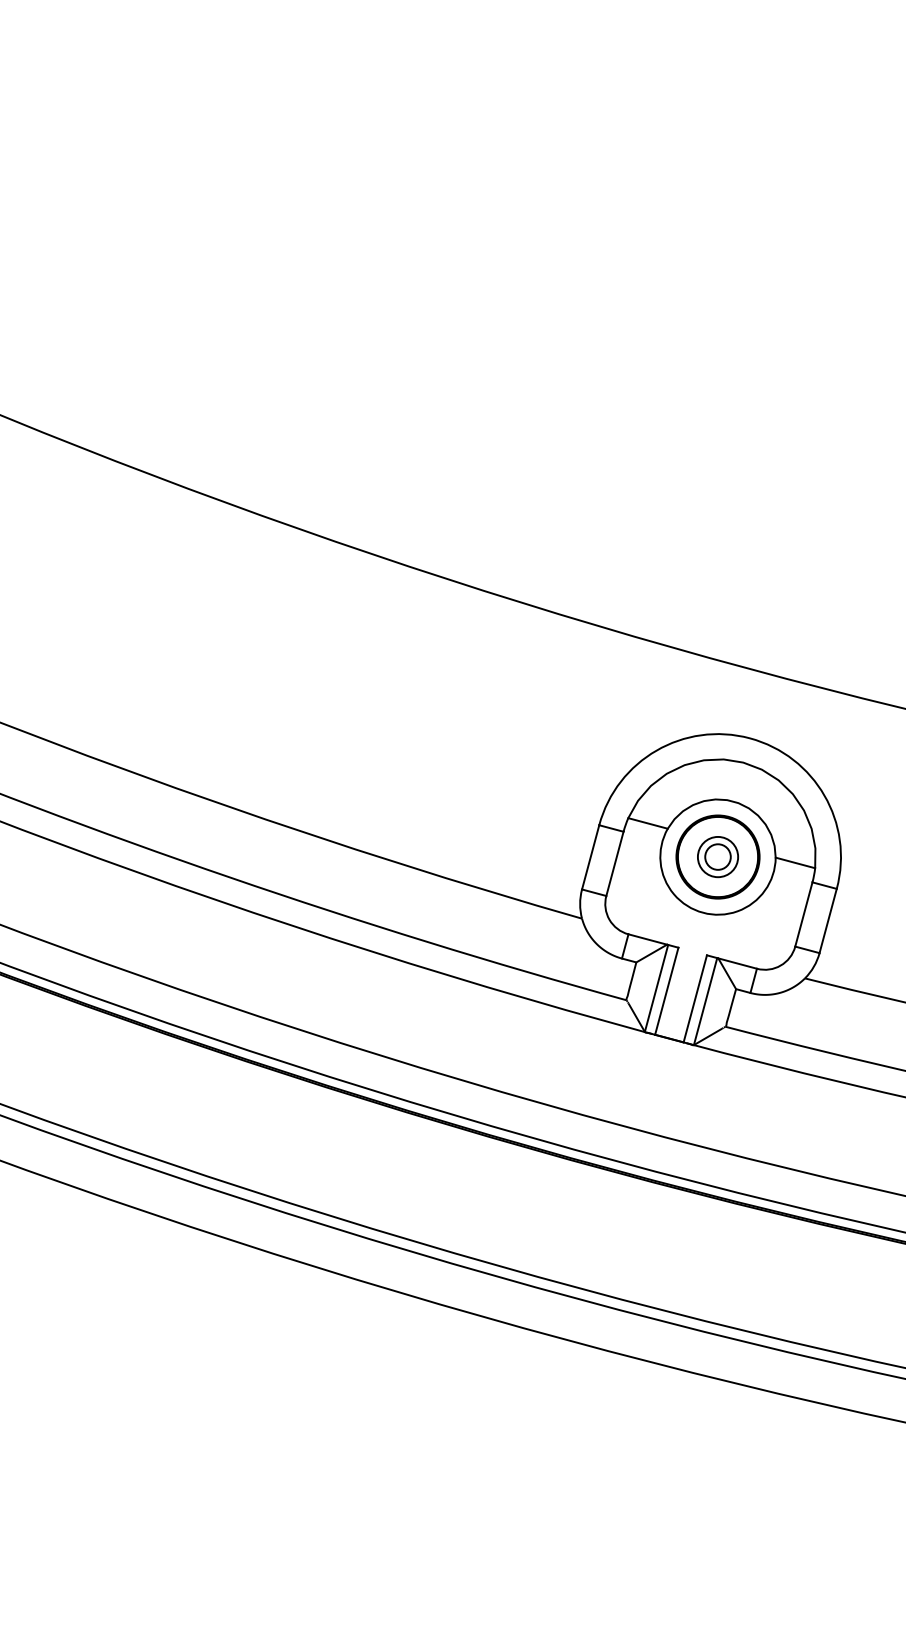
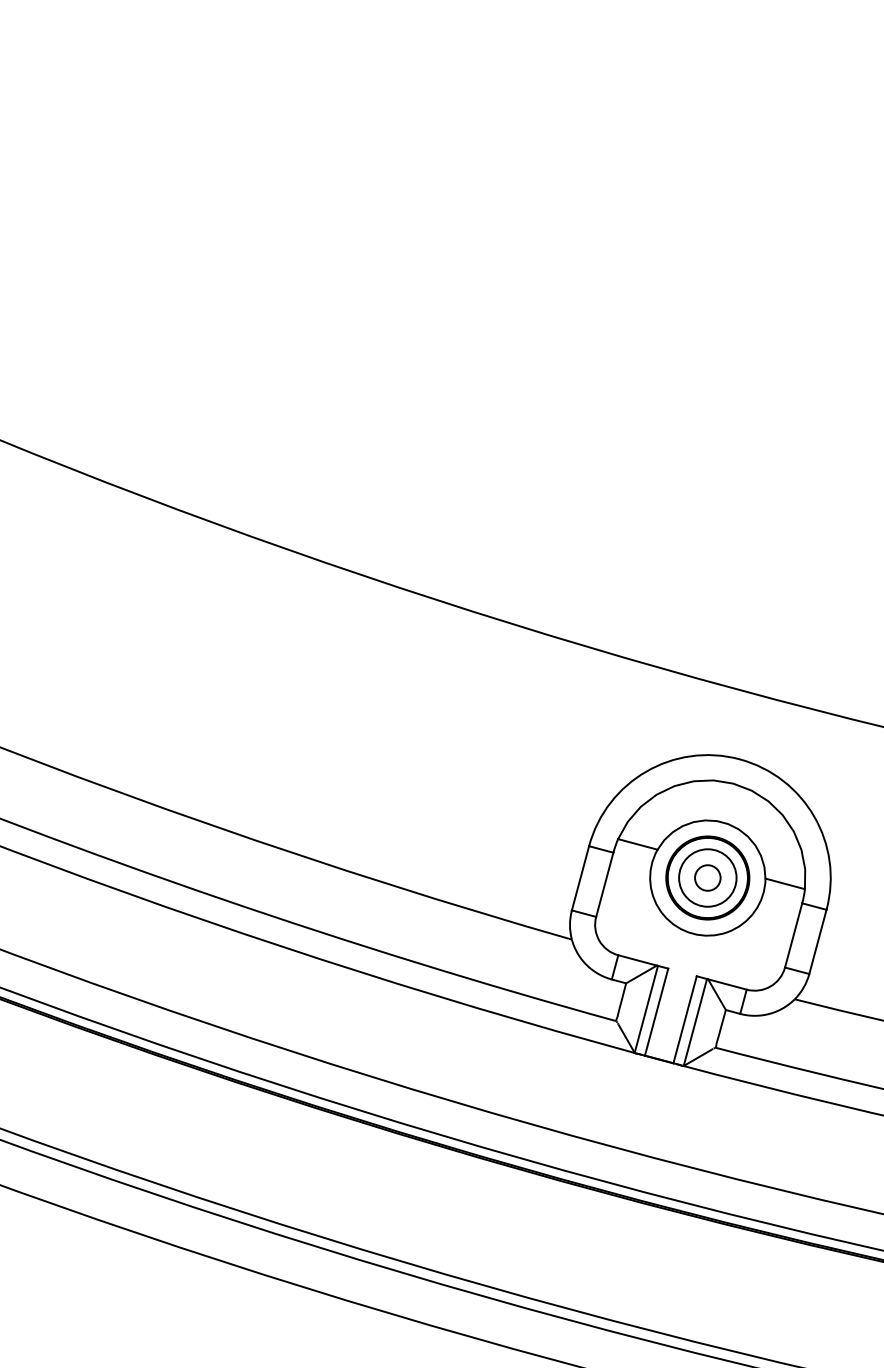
circle: (717, 856) -> (707, 877), size x1.43

